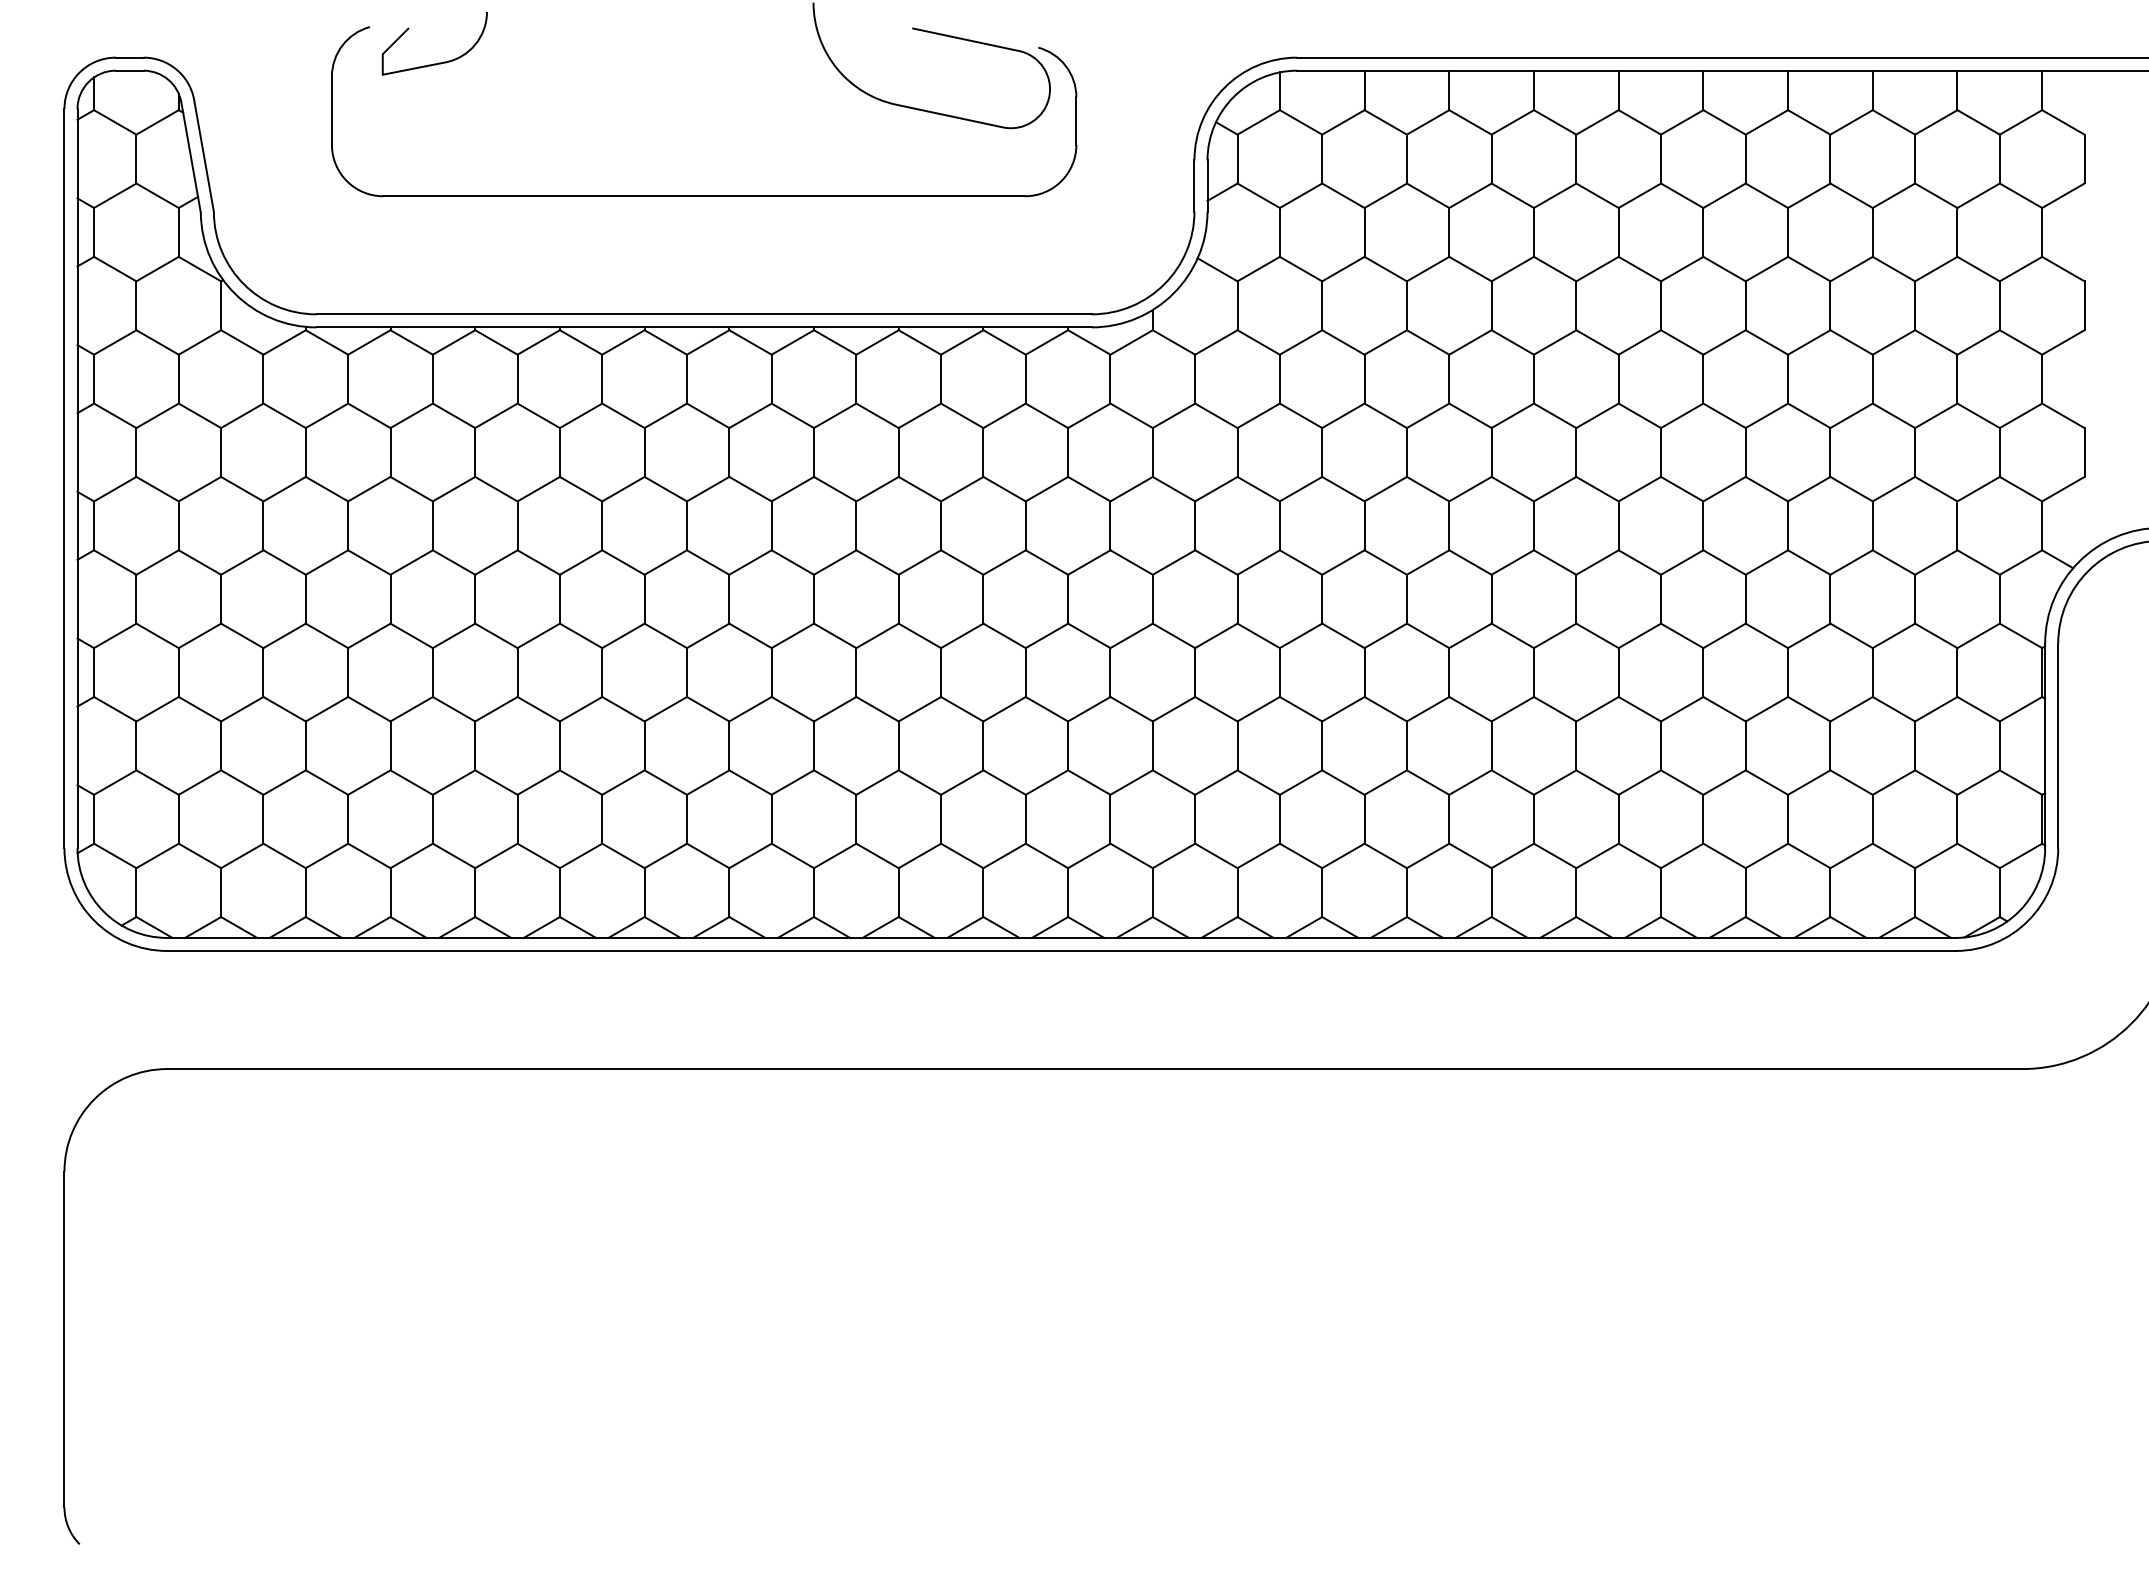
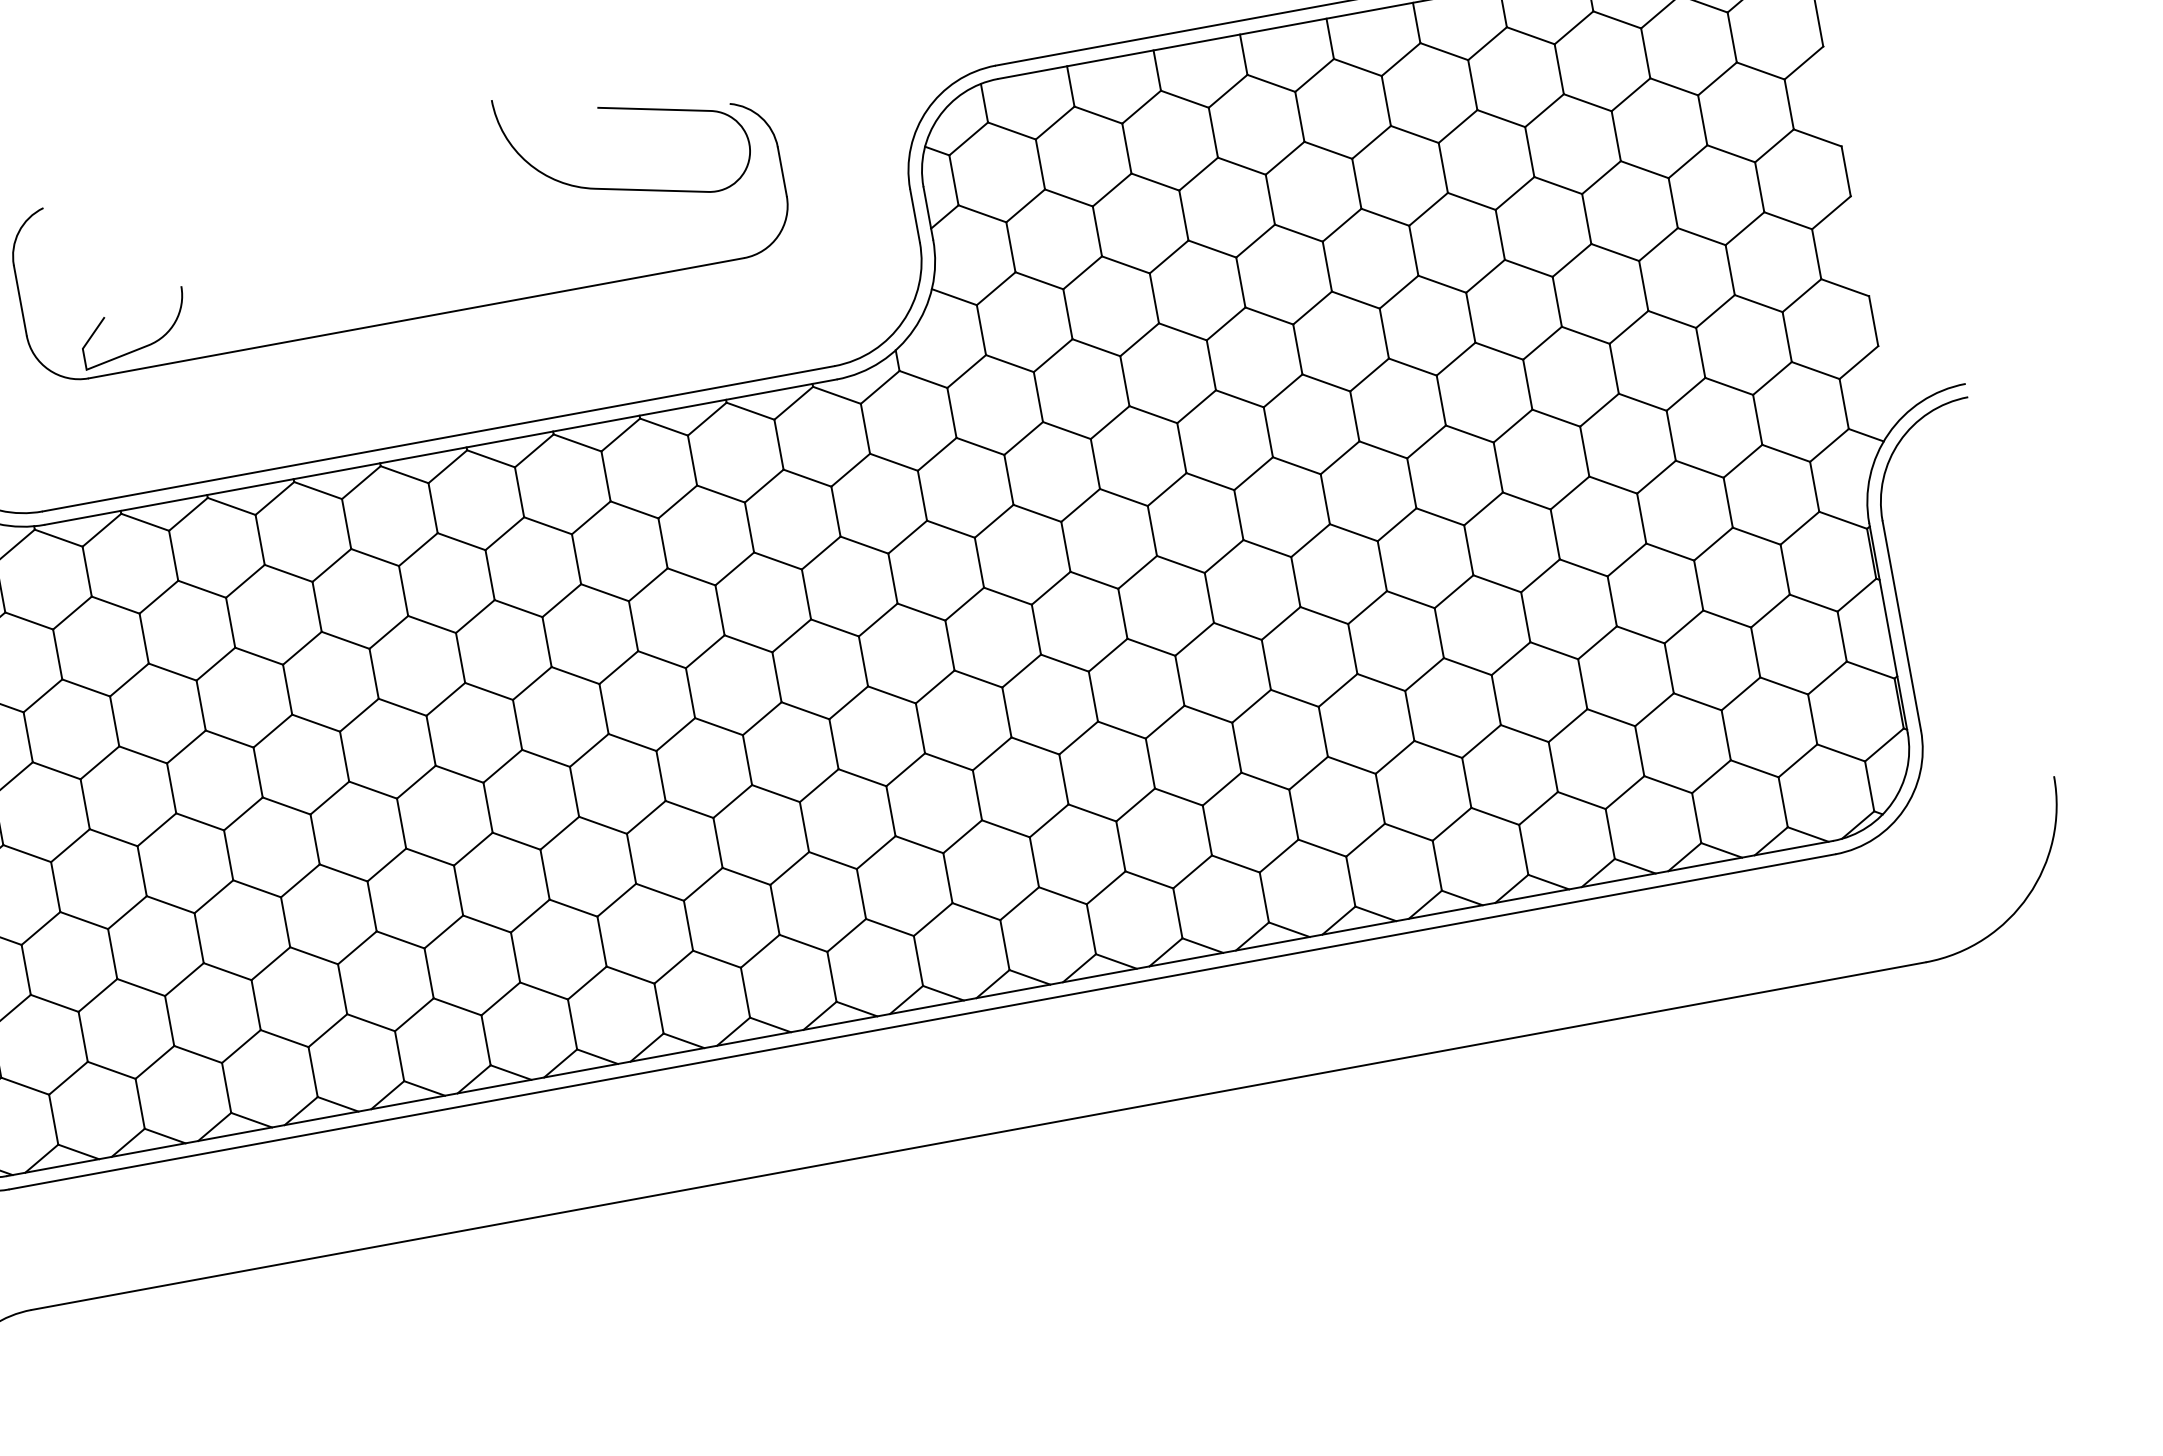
curve: (438, 62) -> (141, 346), moved

